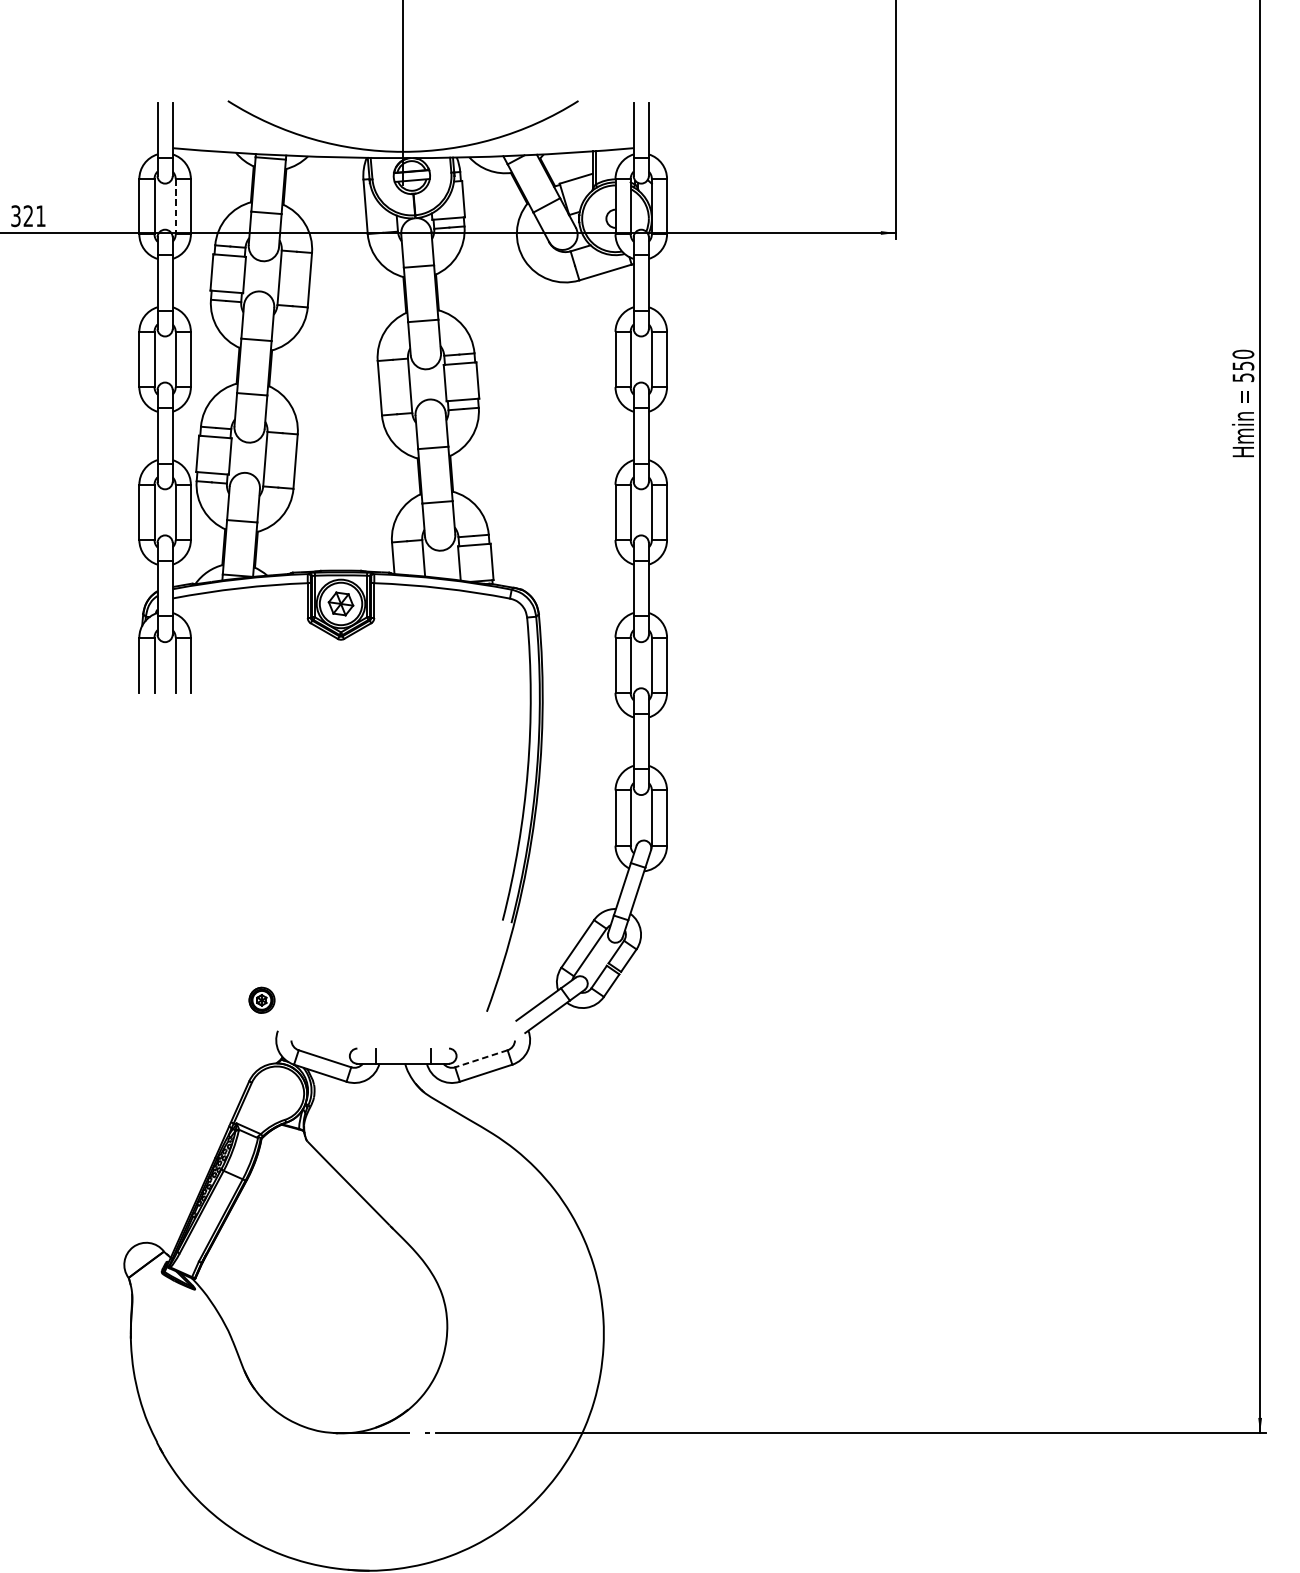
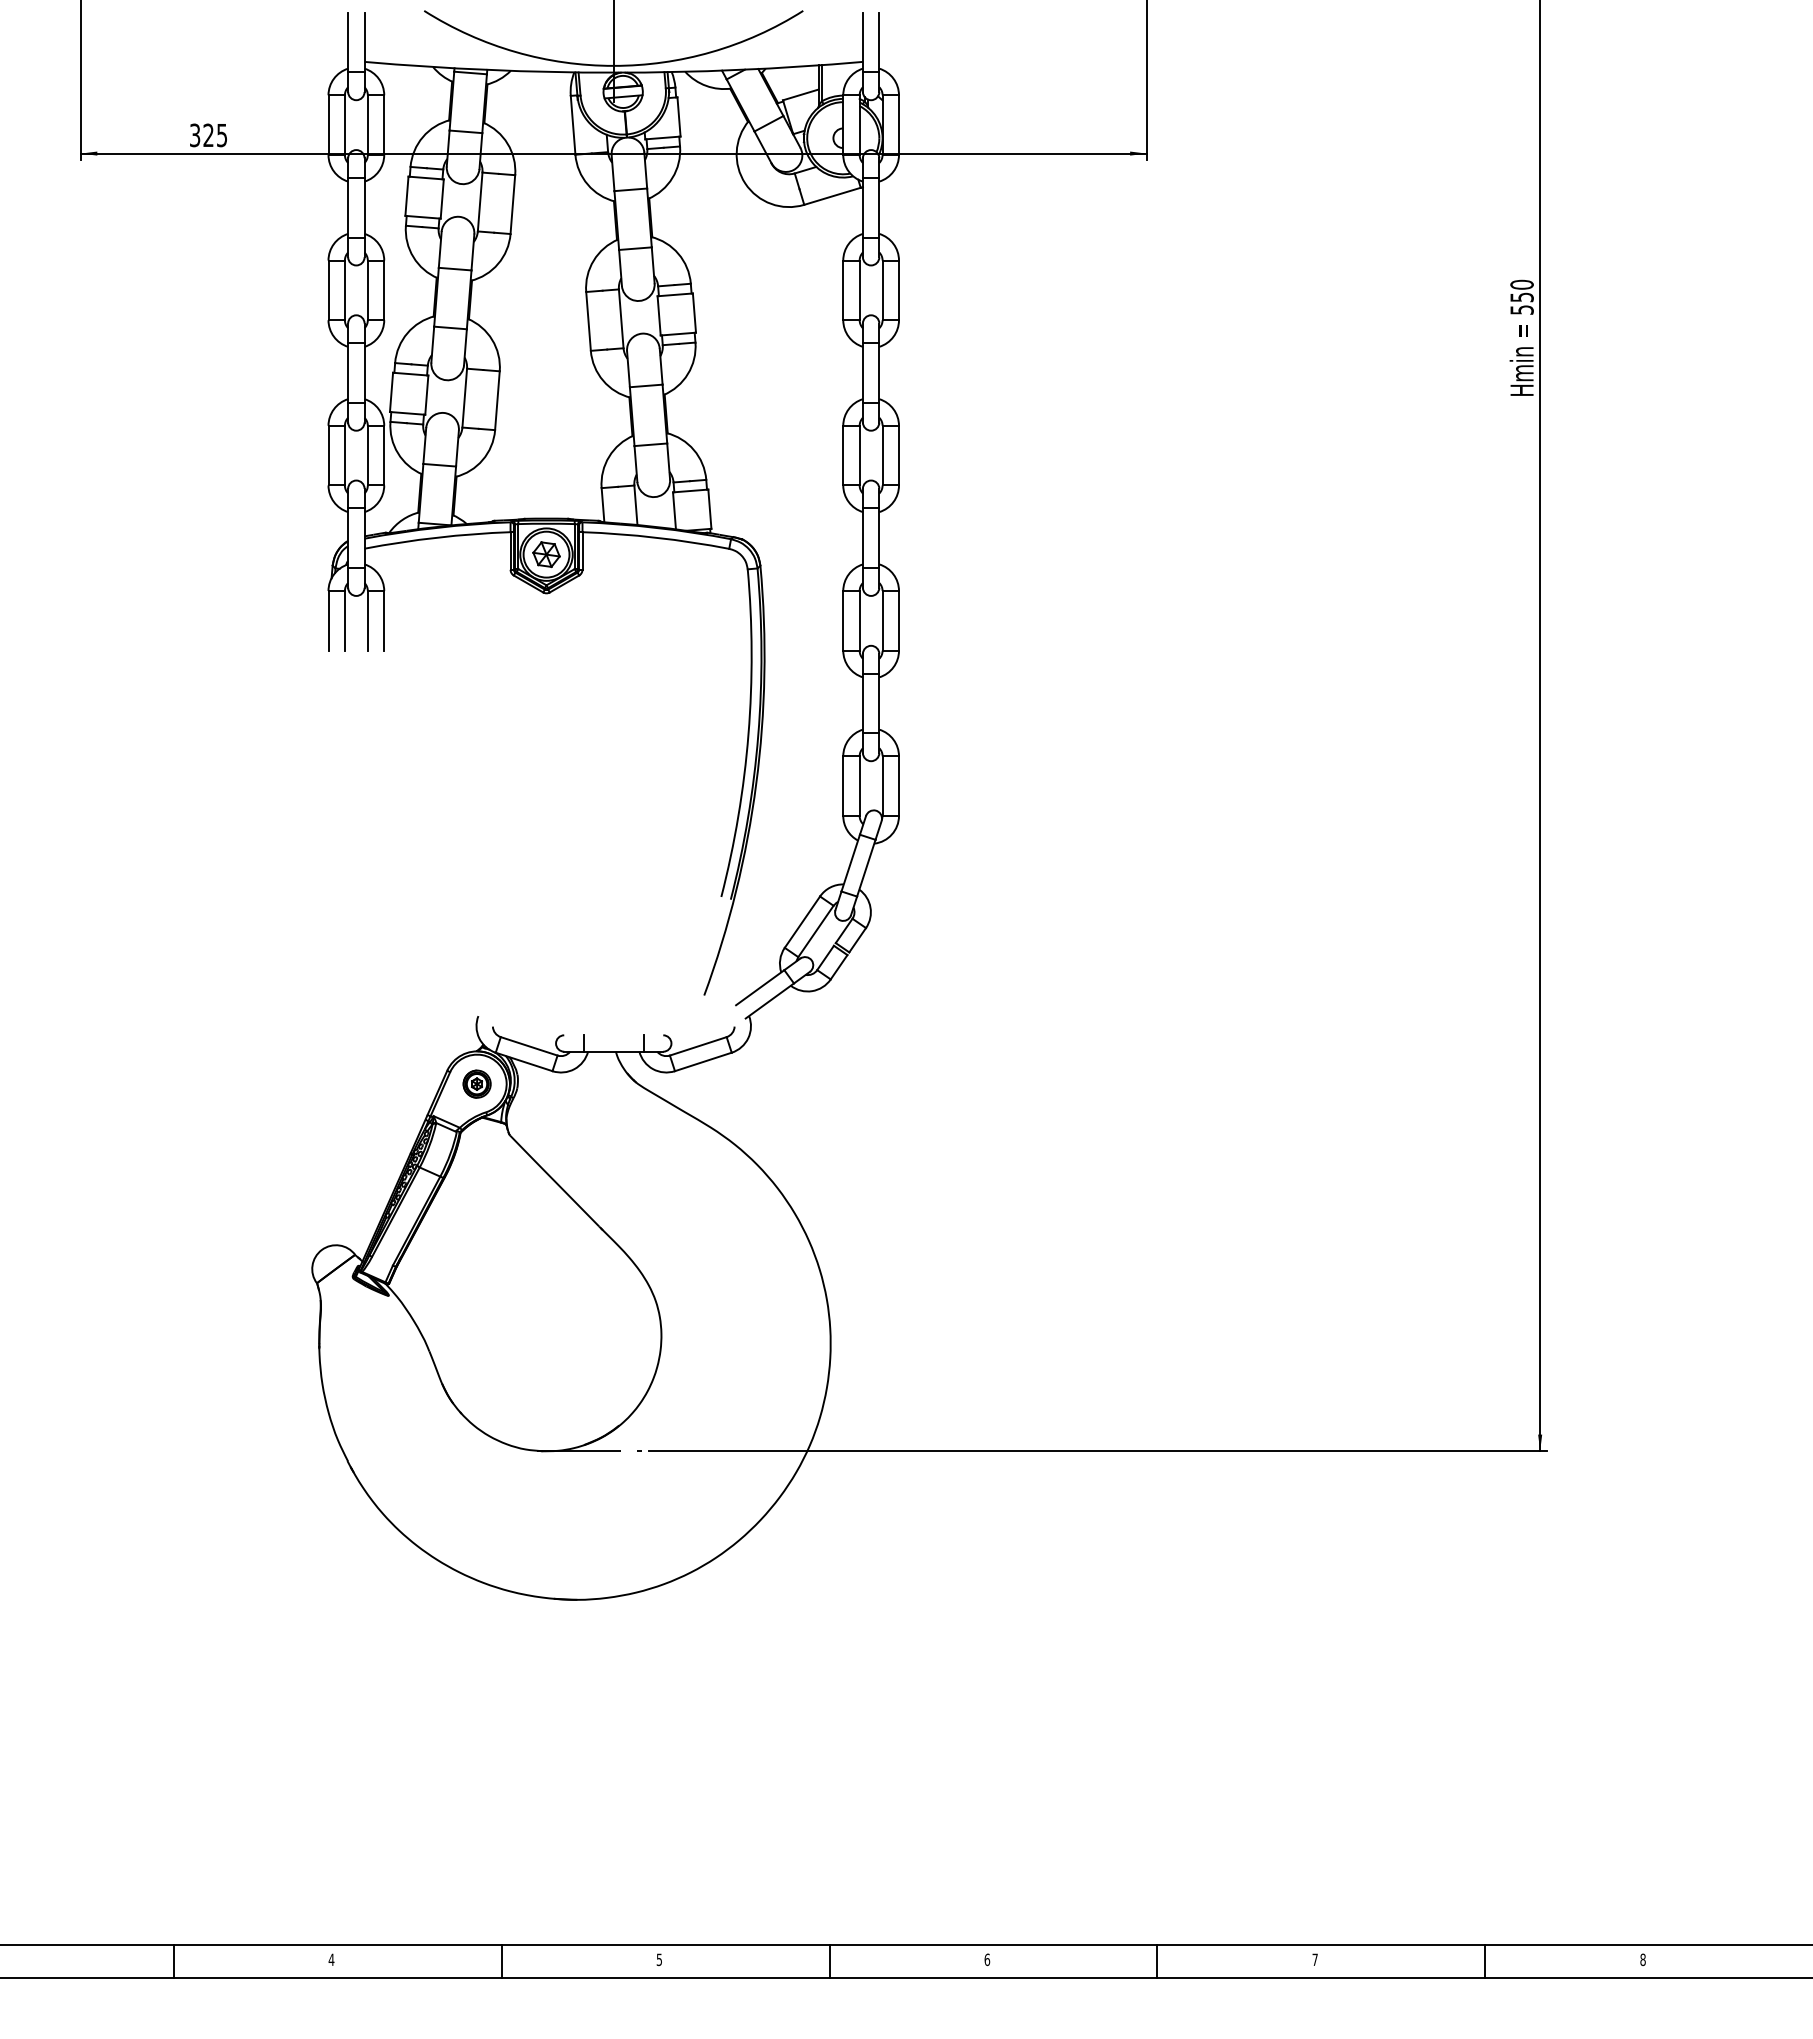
line: (175, 207) -> (367, 125), dashed -> solid
text: (40, 216) -> (221, 135), 321 -> 325
part: (261, 999) -> (476, 1083), moved
line: (481, 1058) -> (698, 1046), dashed -> solid

